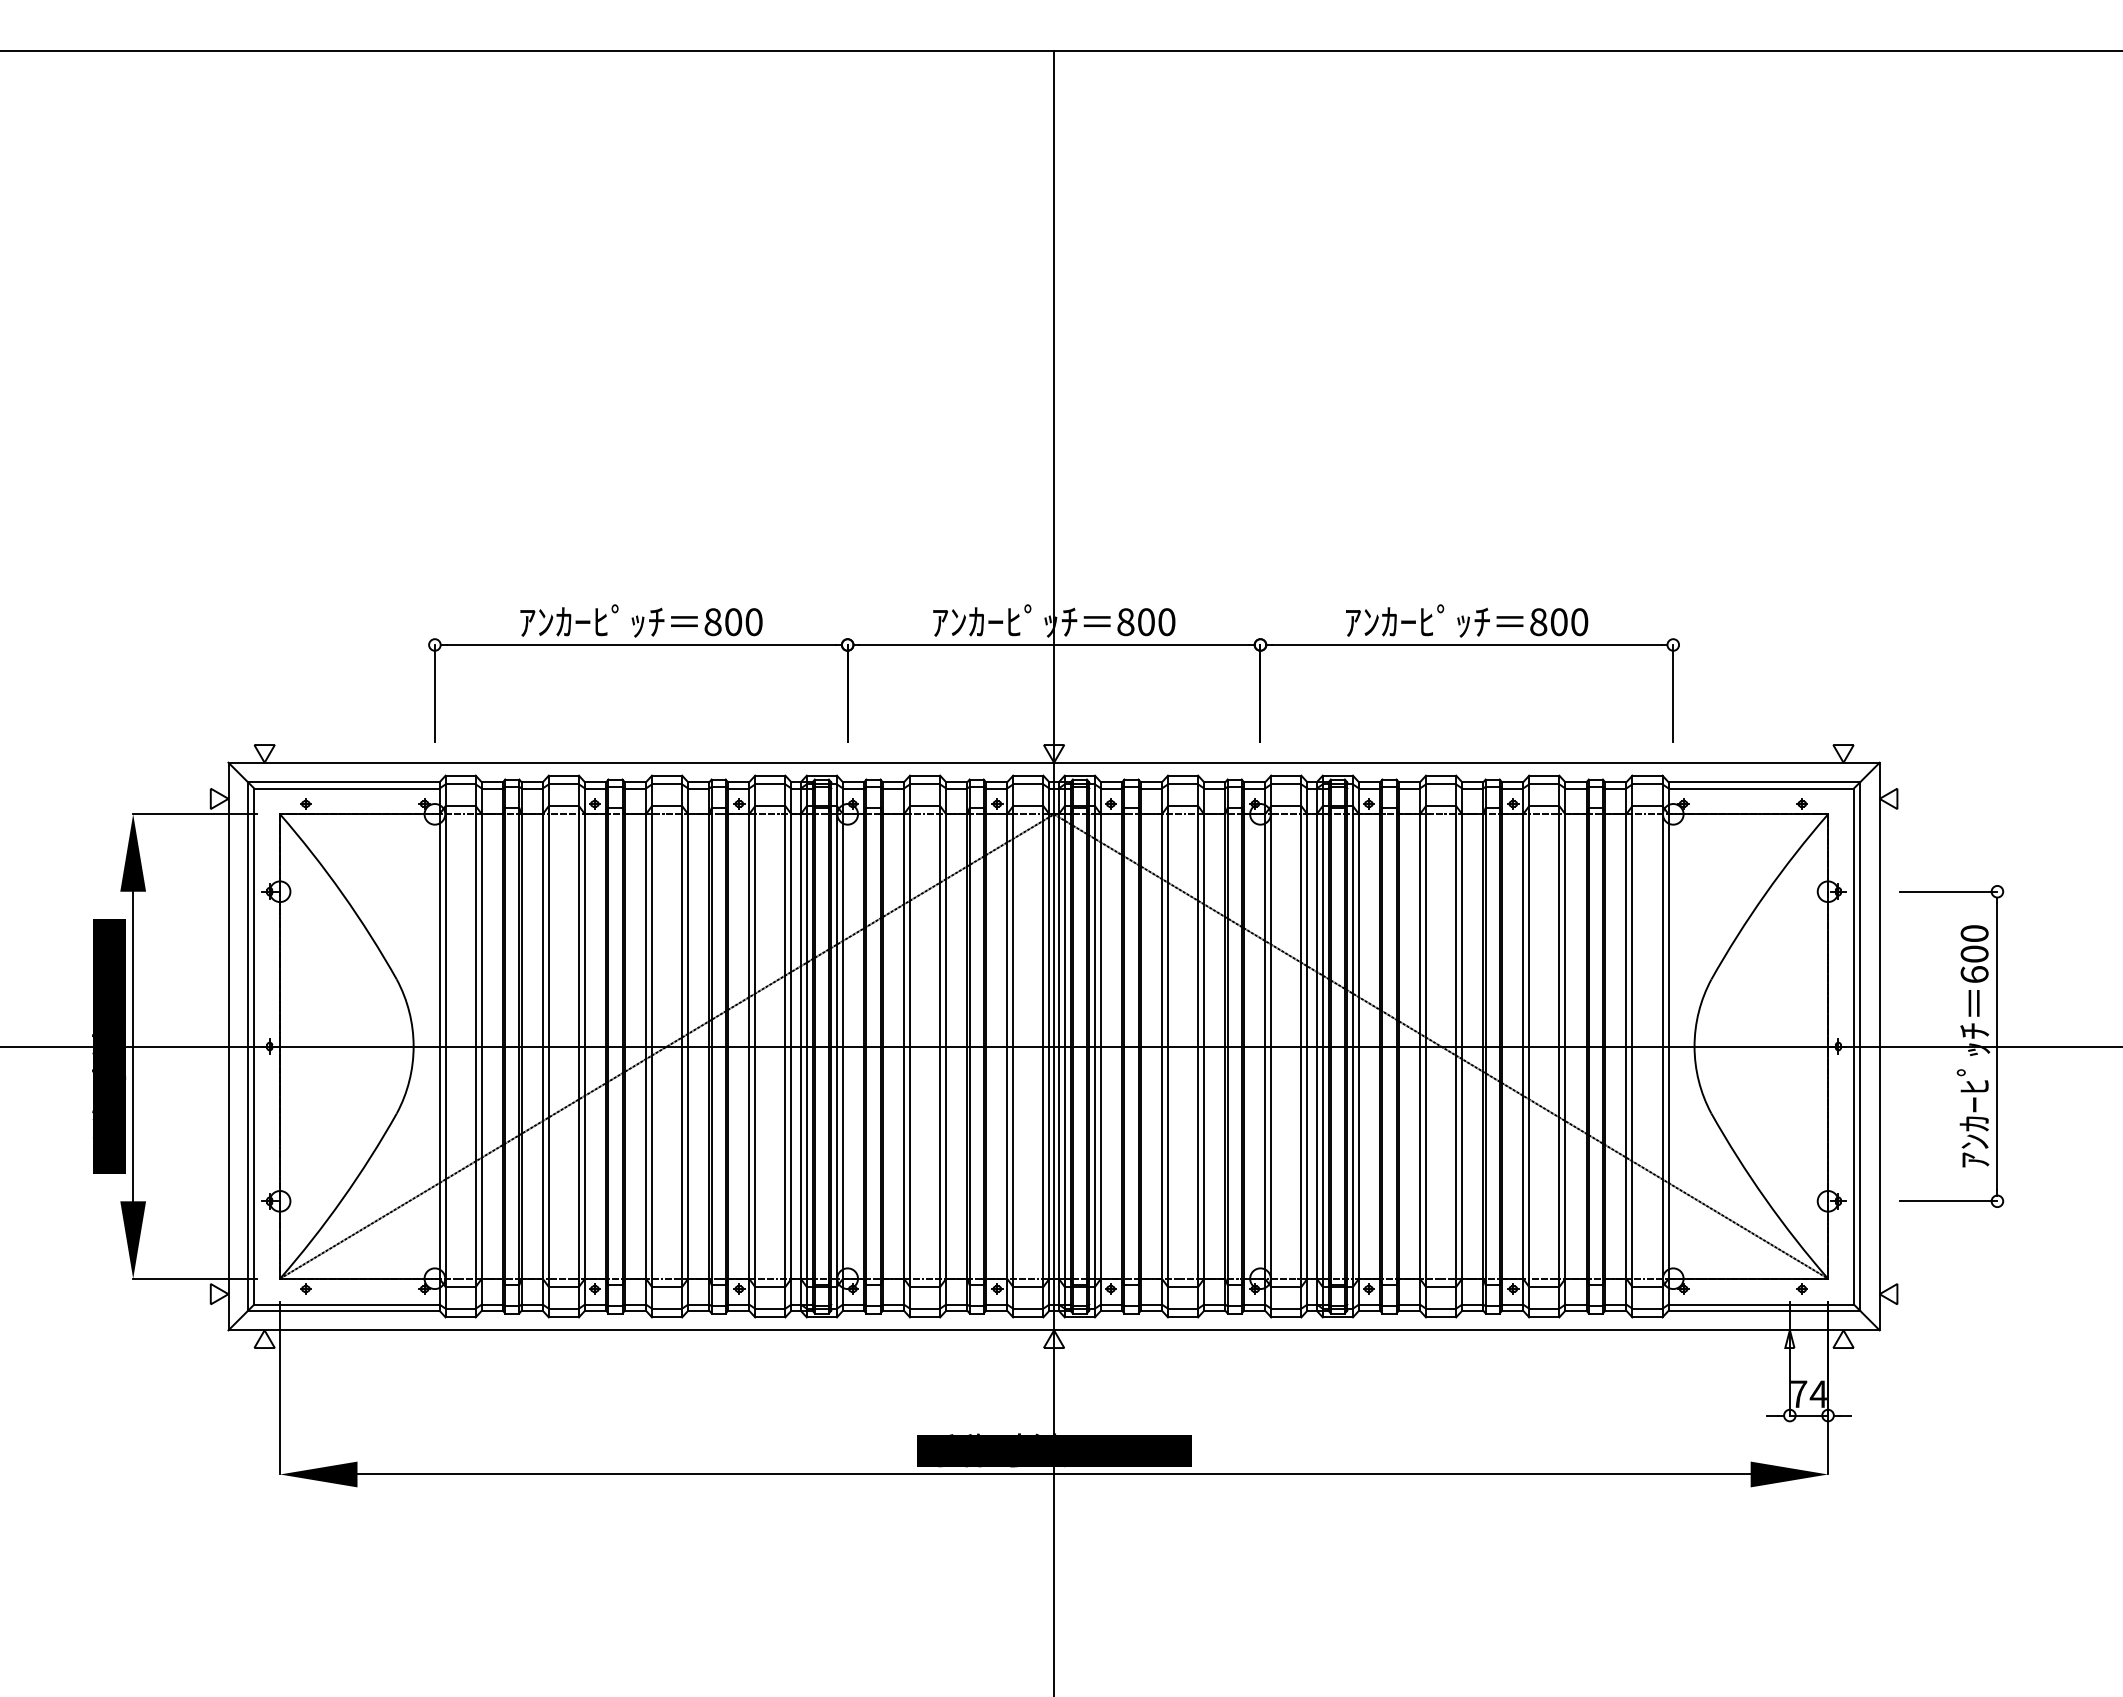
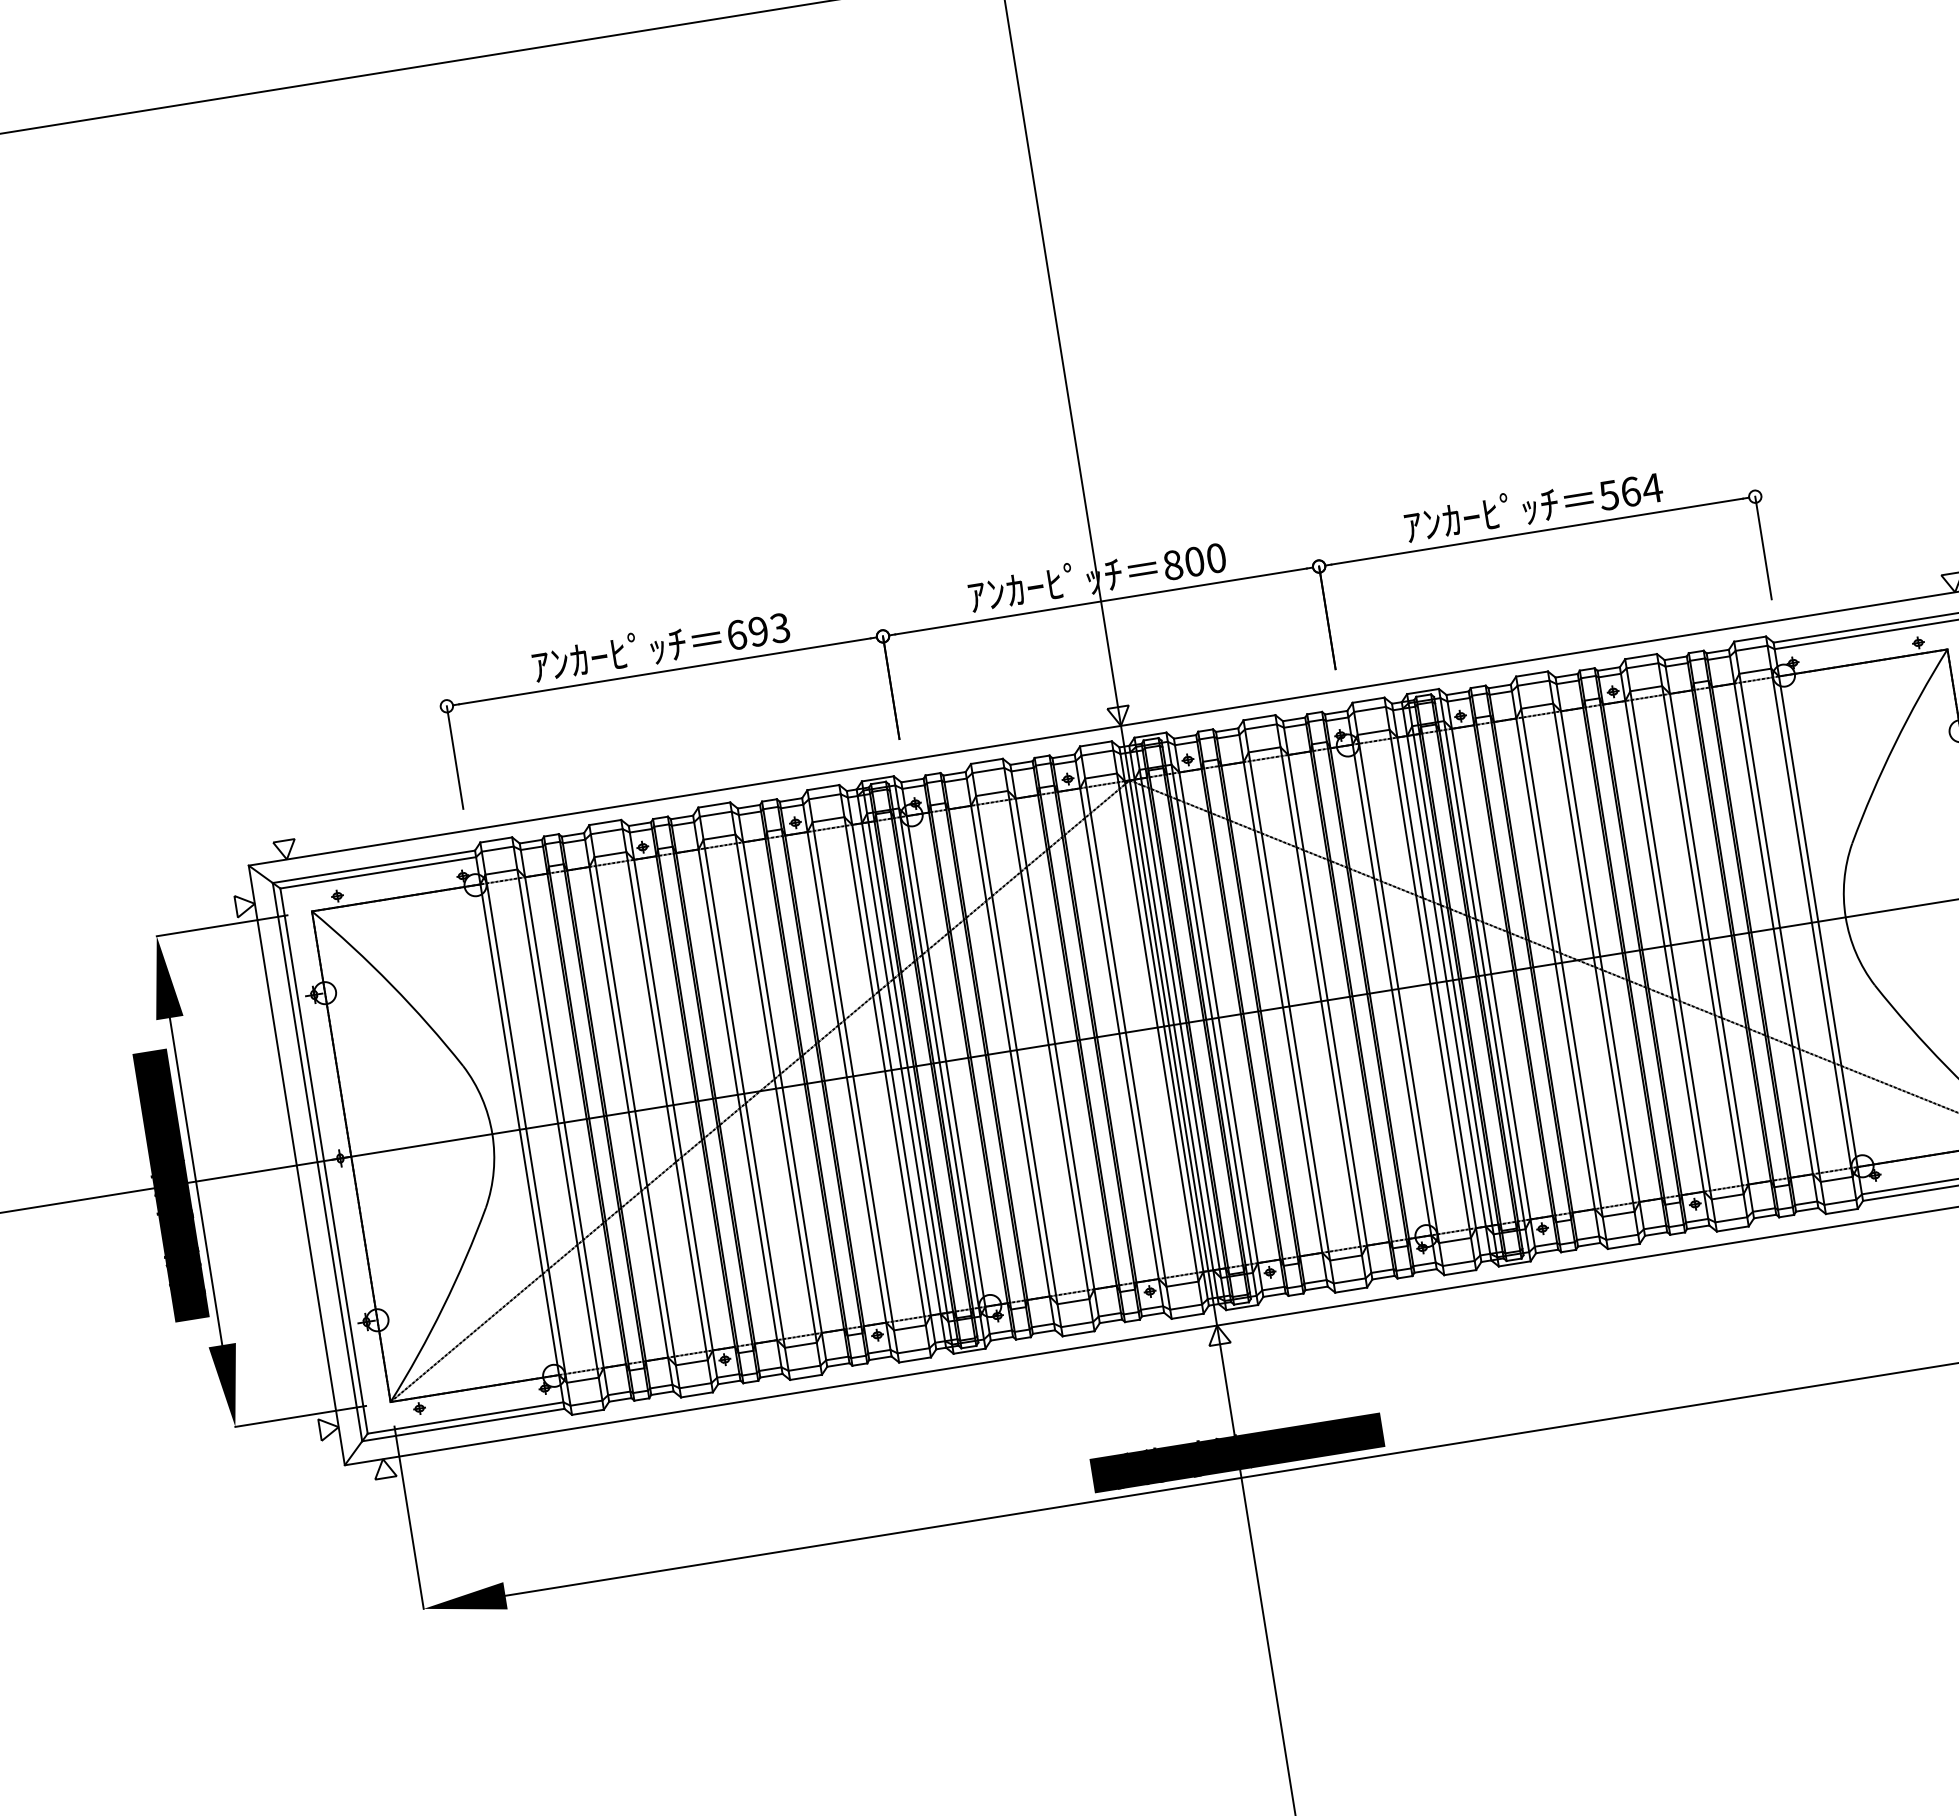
text: (733, 622) -> (758, 631), 800 -> 693
text: (1558, 622) -> (1630, 492), 800 -> 564

